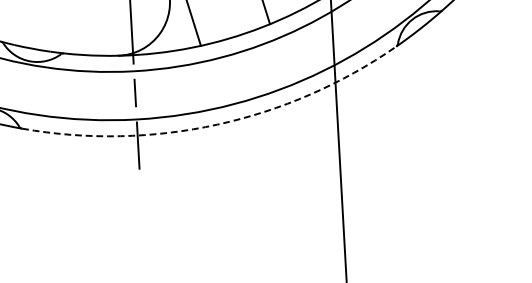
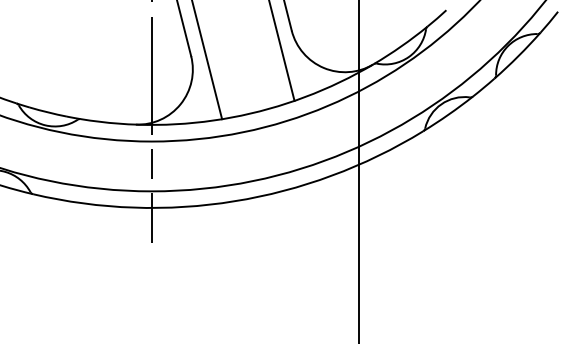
arc: (217, 124) -> (234, 201), dashed -> solid

